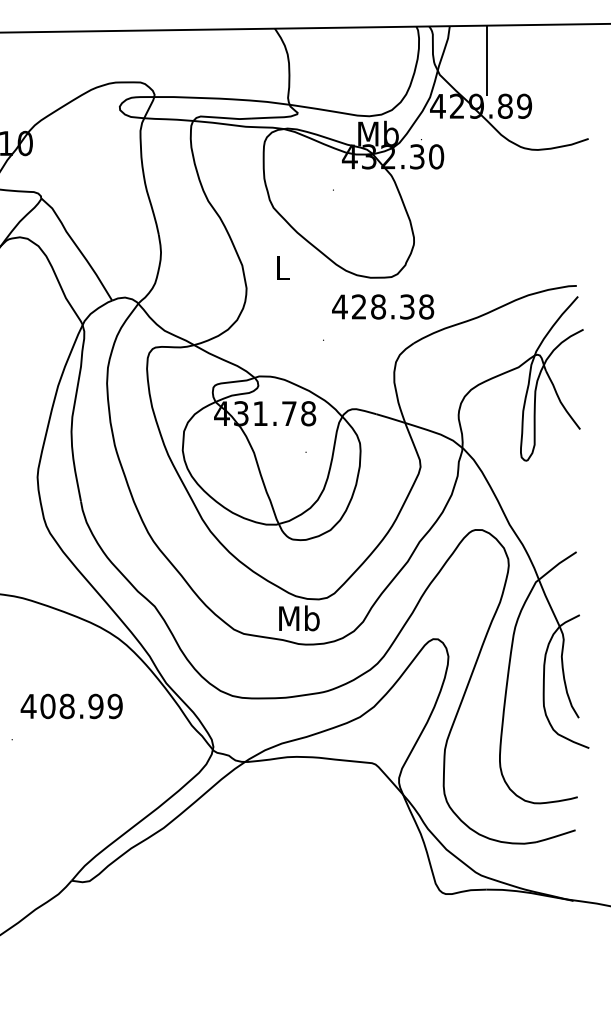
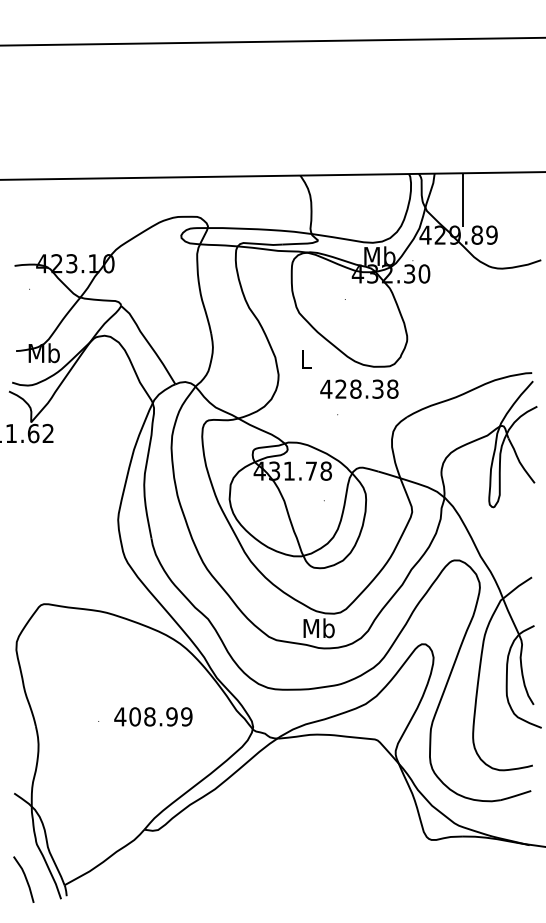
text: (383, 306) -> (359, 388), moved
text: (71, 705) -> (153, 716), moved

